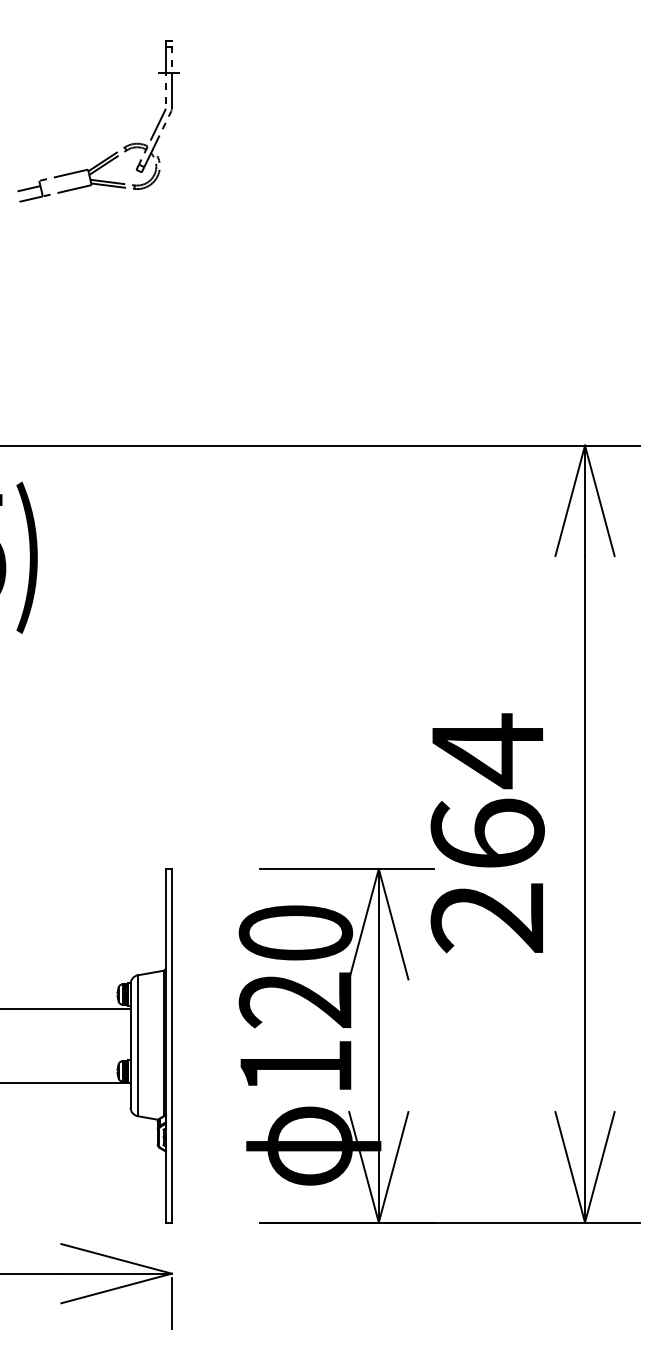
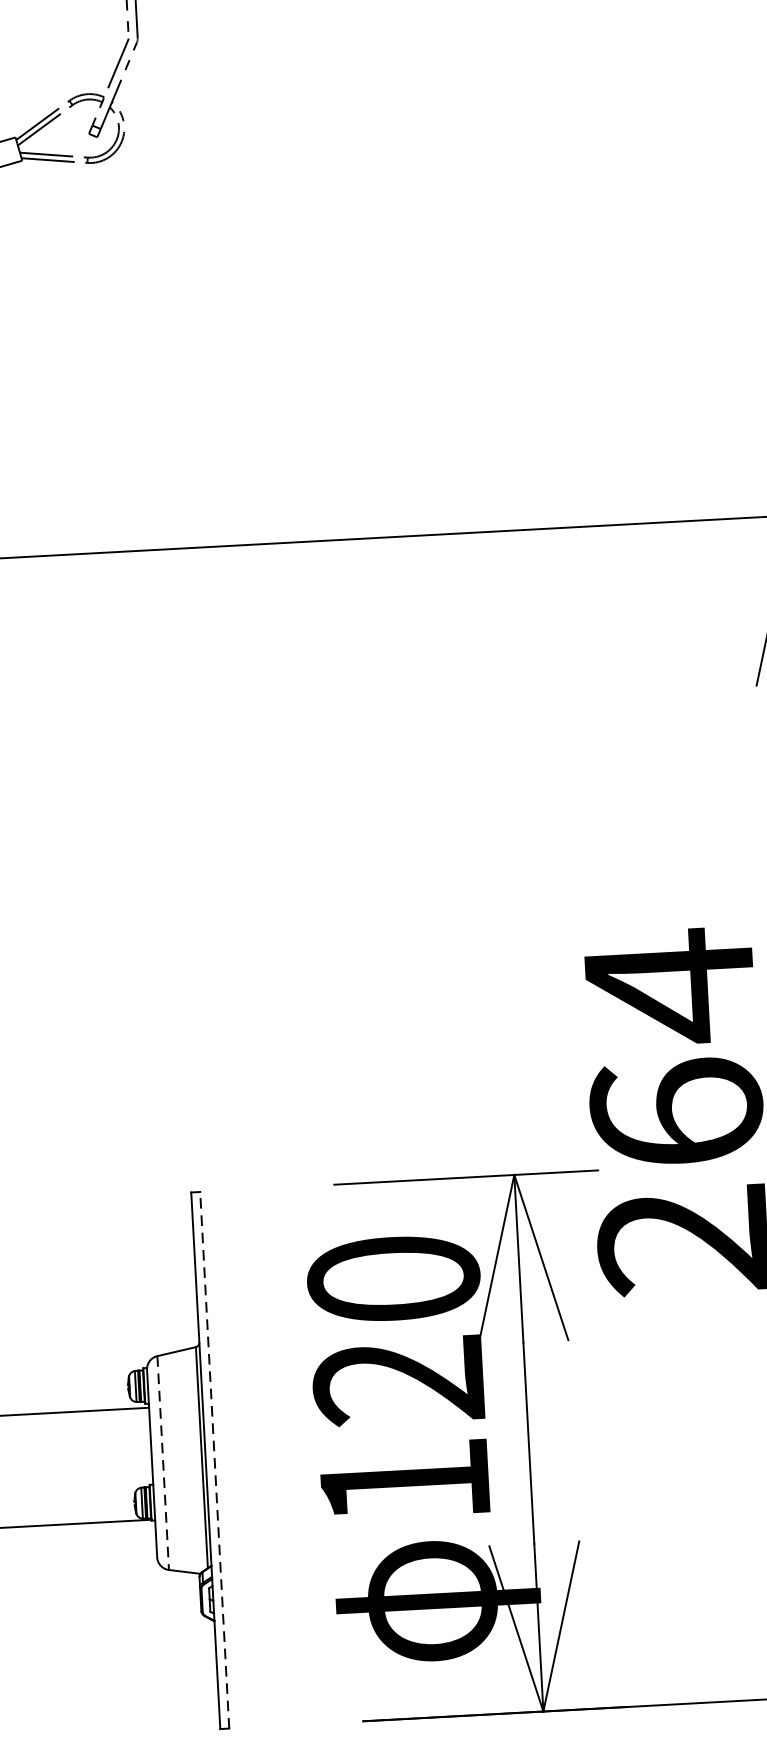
line: (171, 1045) -> (214, 1459), solid -> dashed
line: (137, 1046) -> (162, 1464), solid -> dashed

